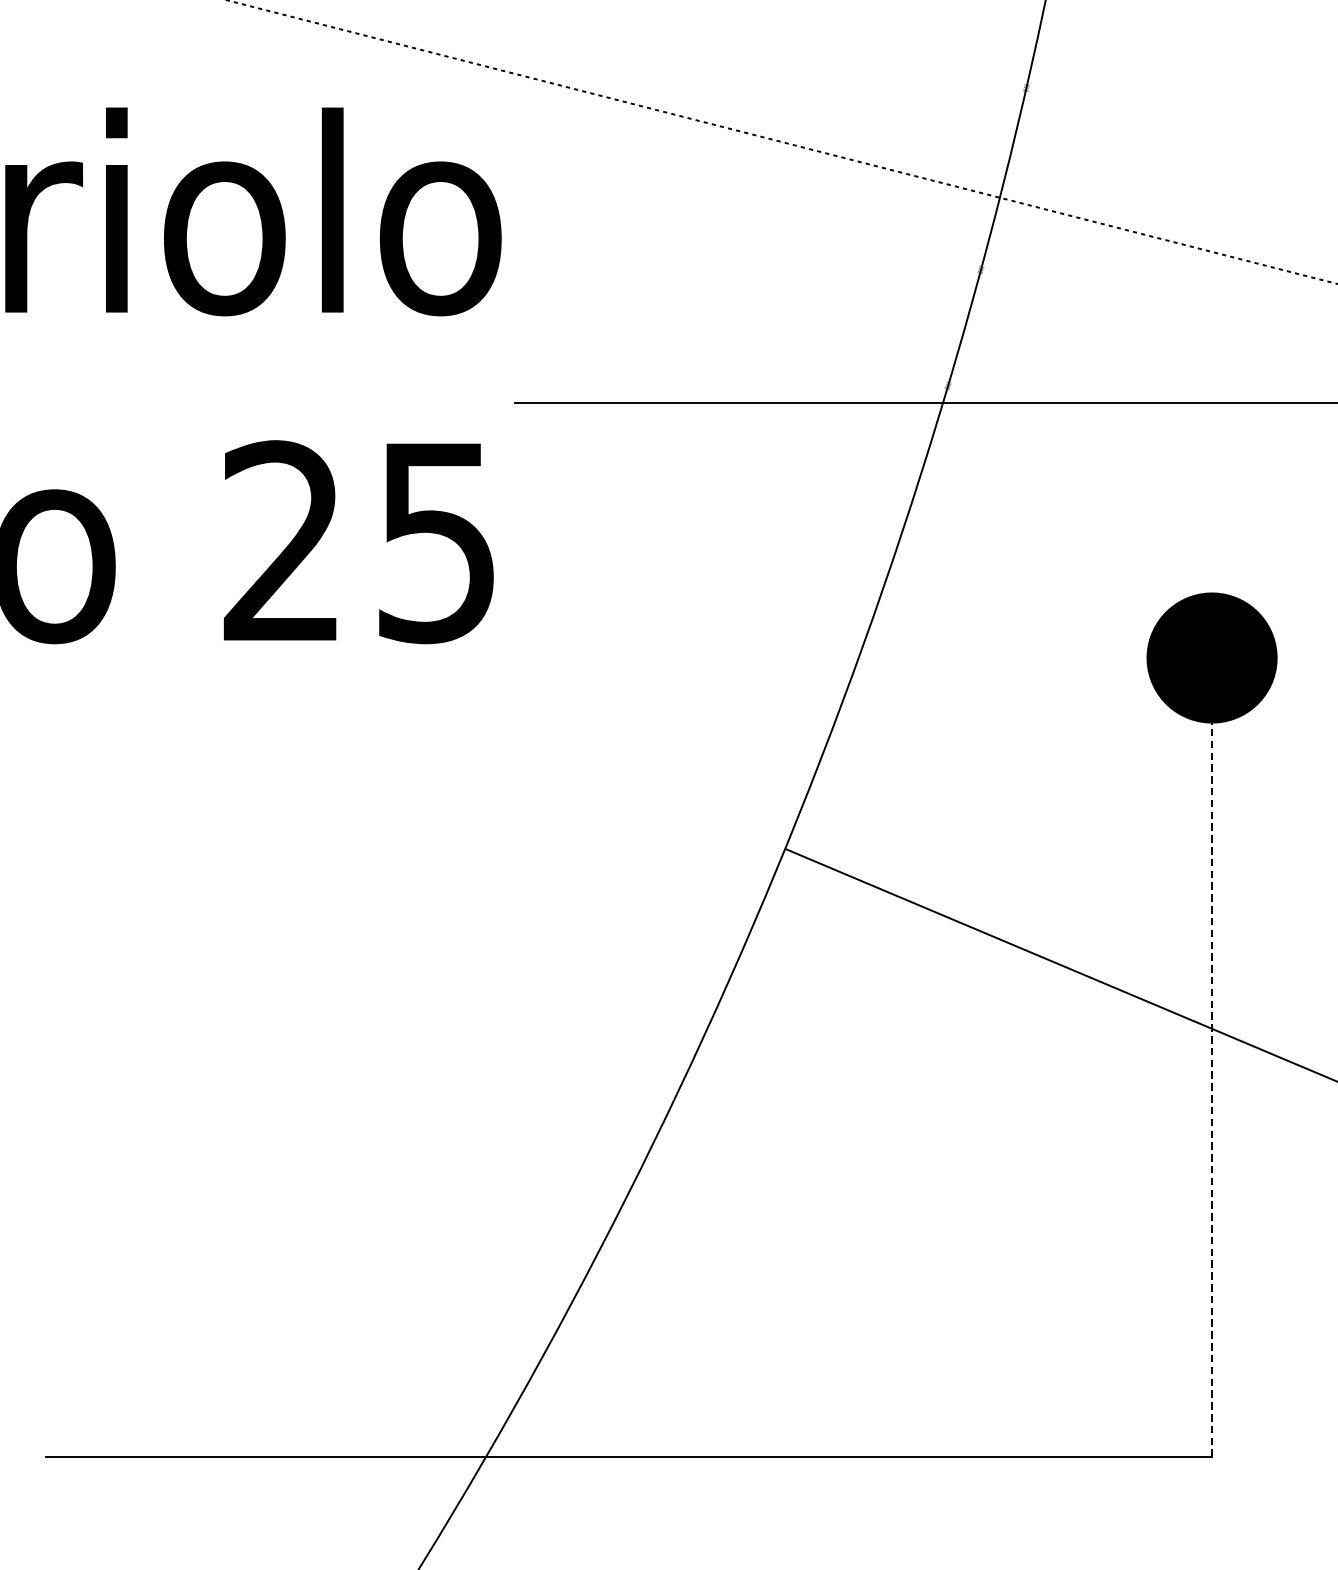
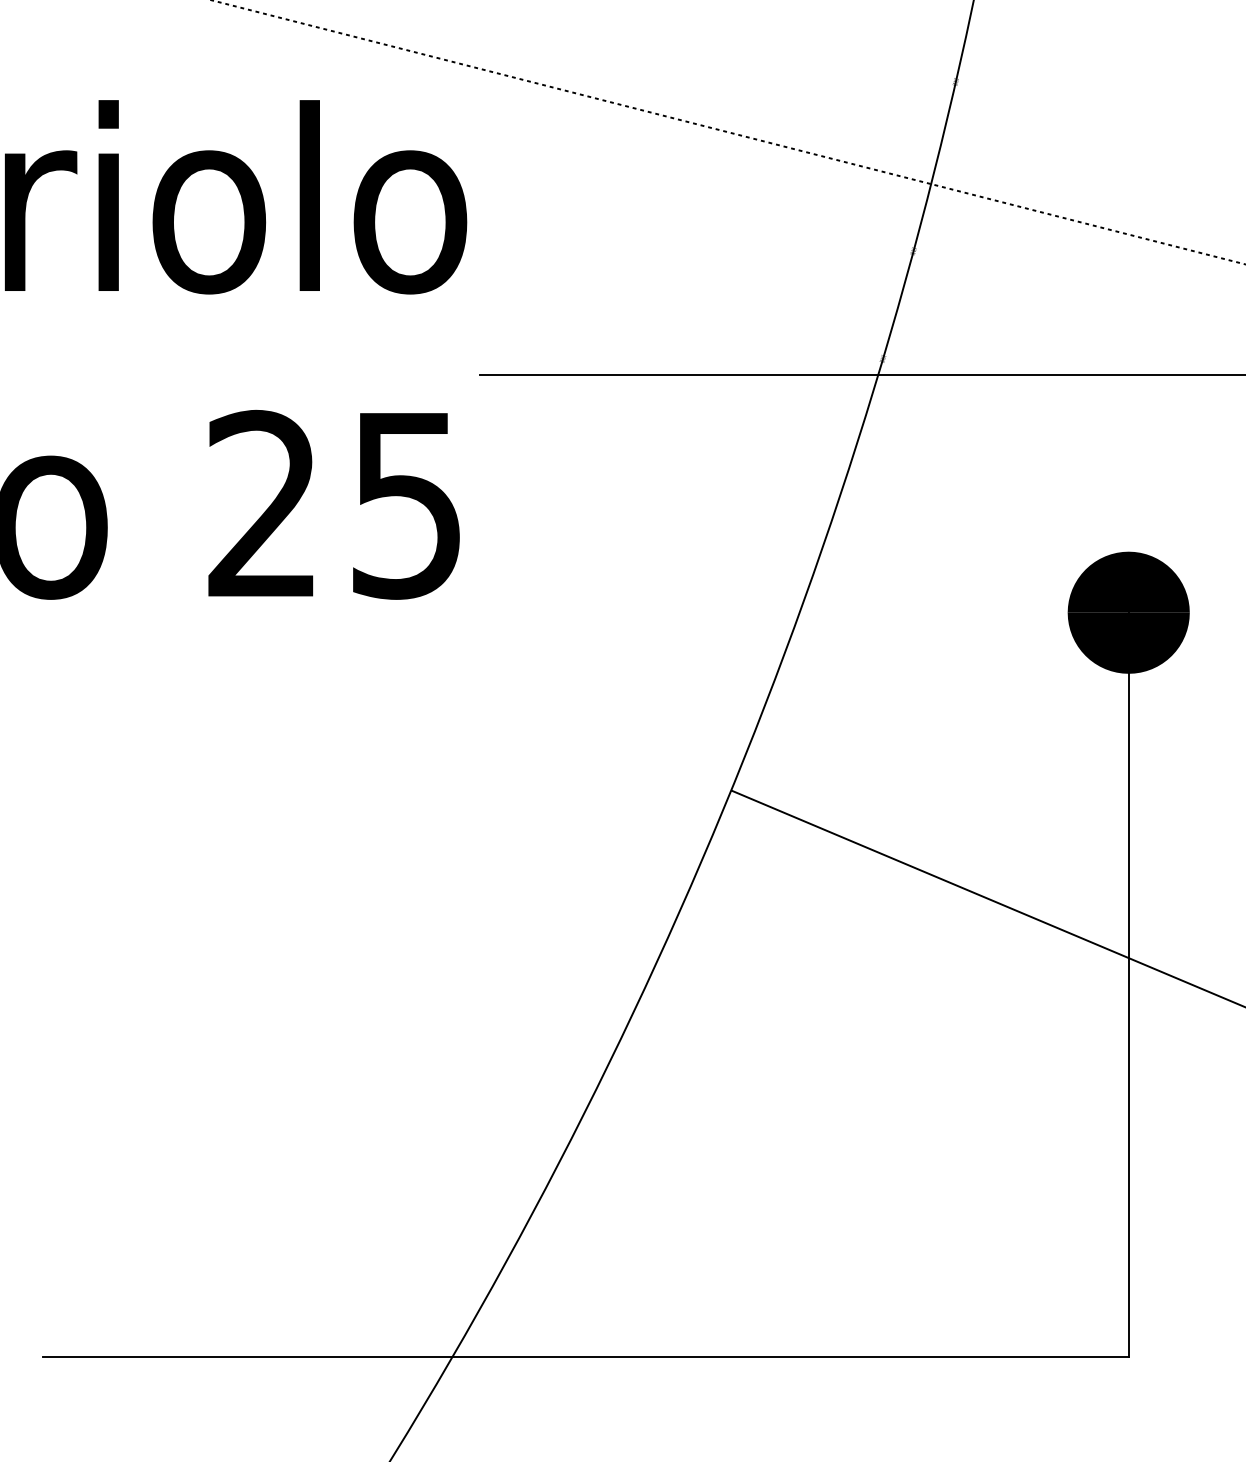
line: (1211, 1058) -> (1128, 985), dashed -> solid

